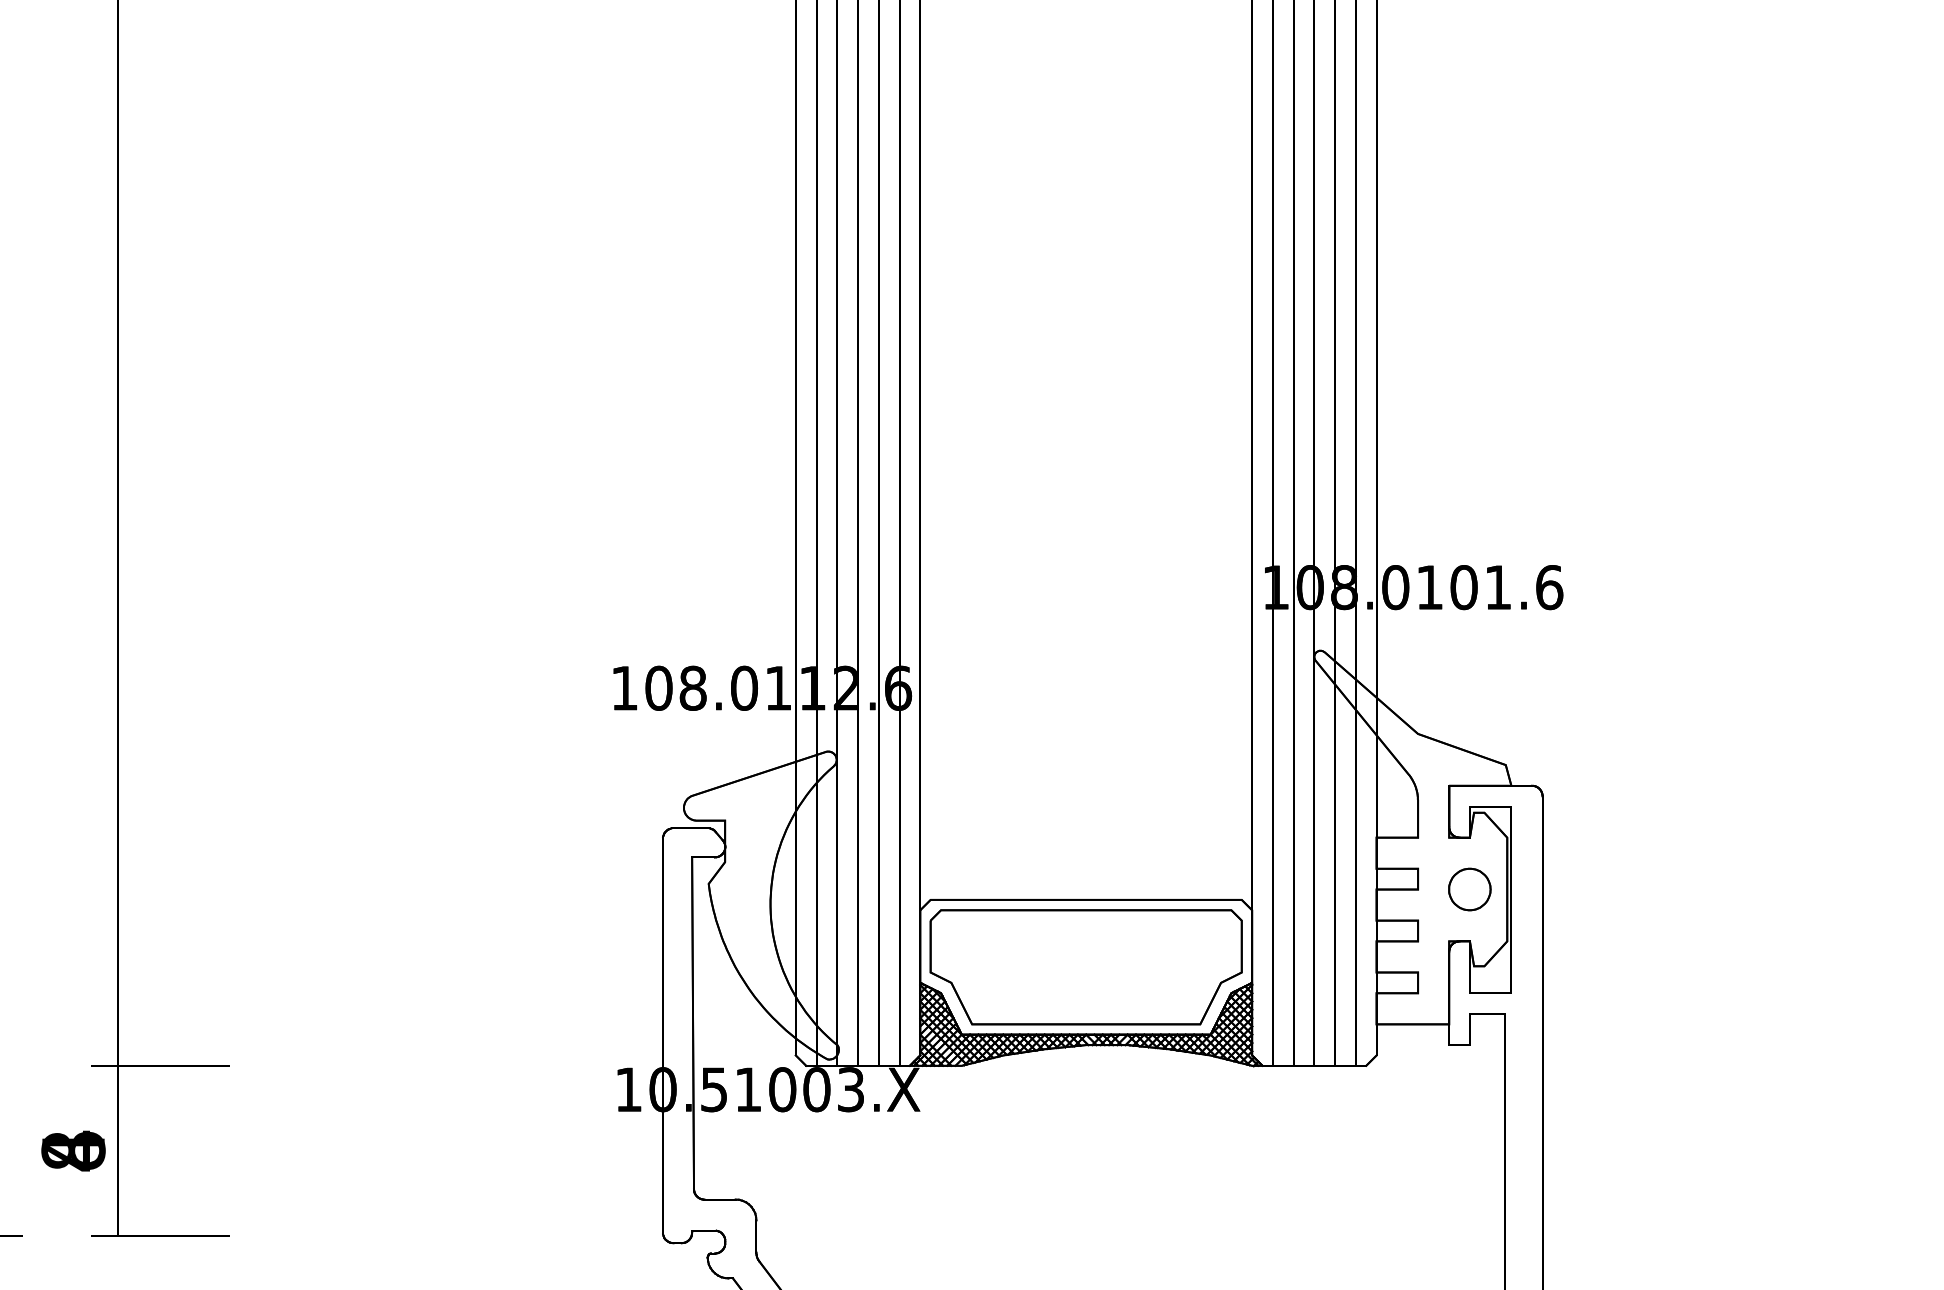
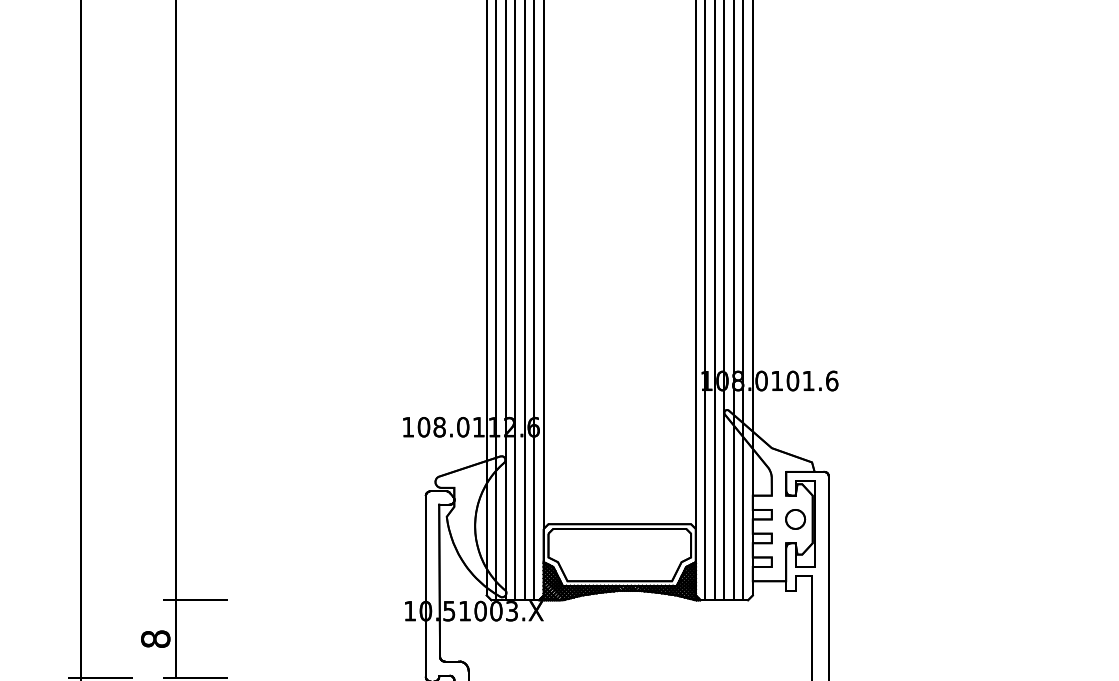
text: (73, 1151) -> (155, 639), 4 -> 8

